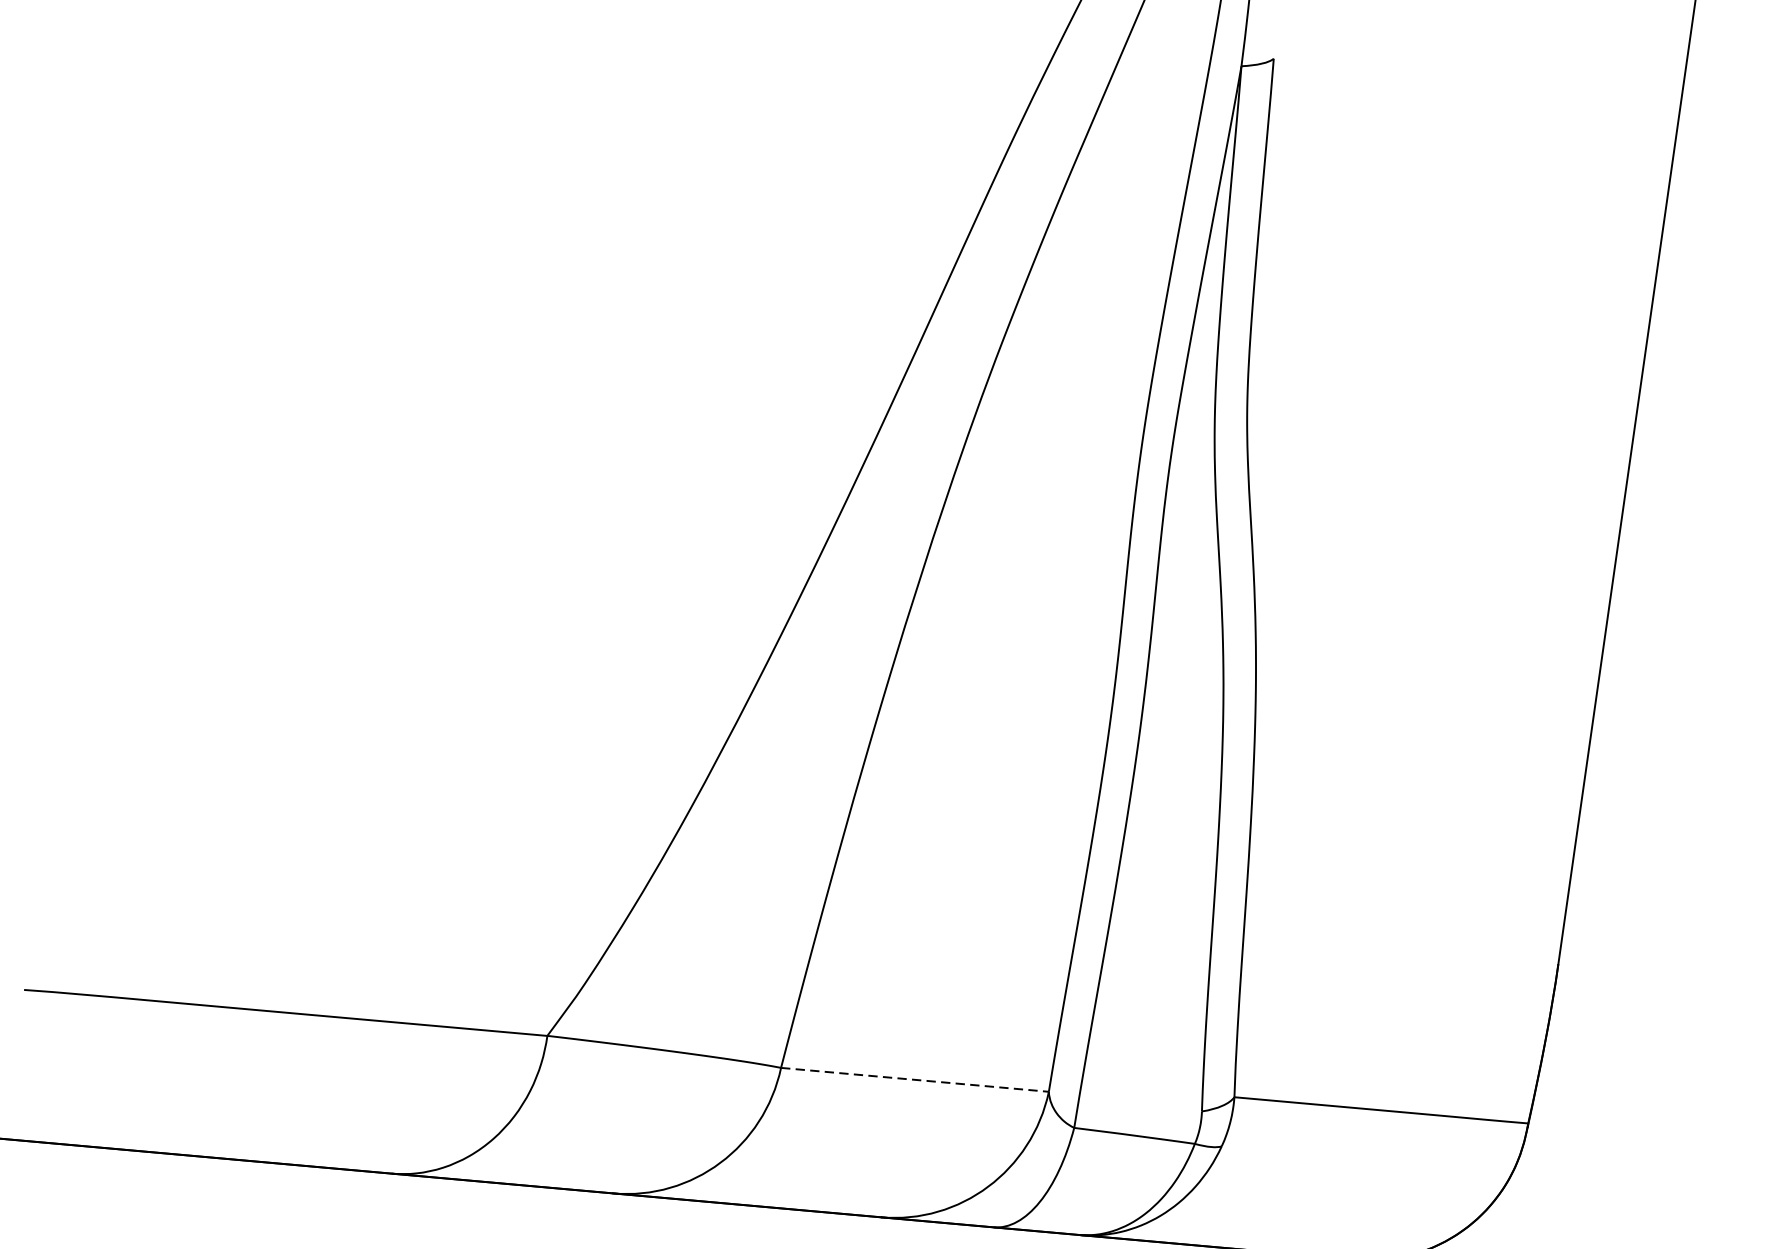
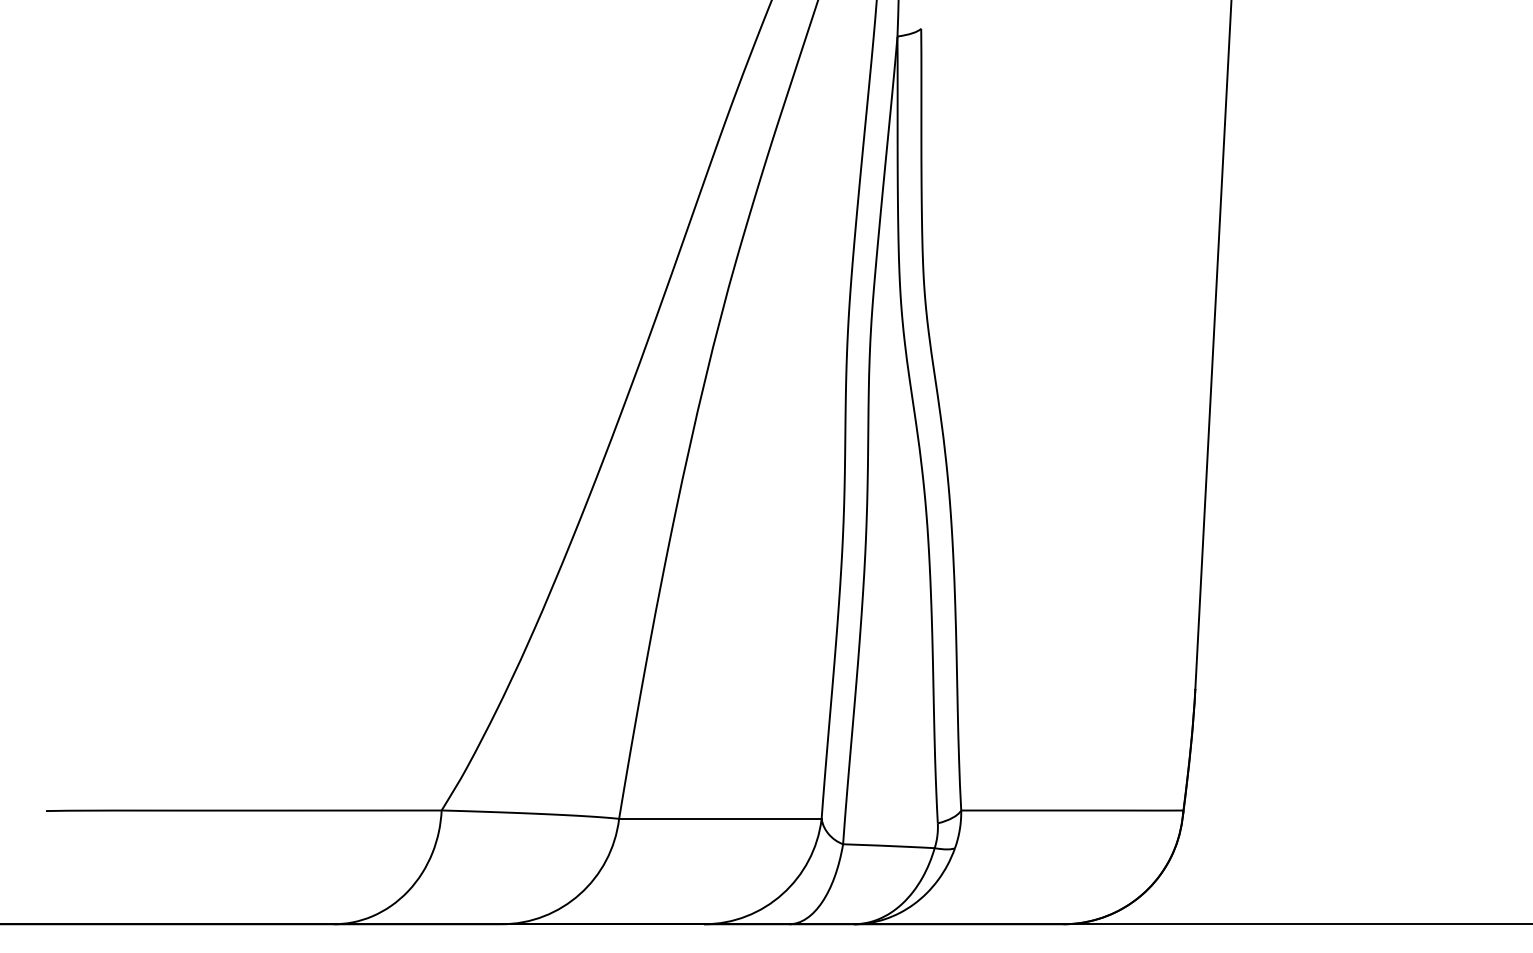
line: (915, 1079) -> (720, 818), dashed -> solid

